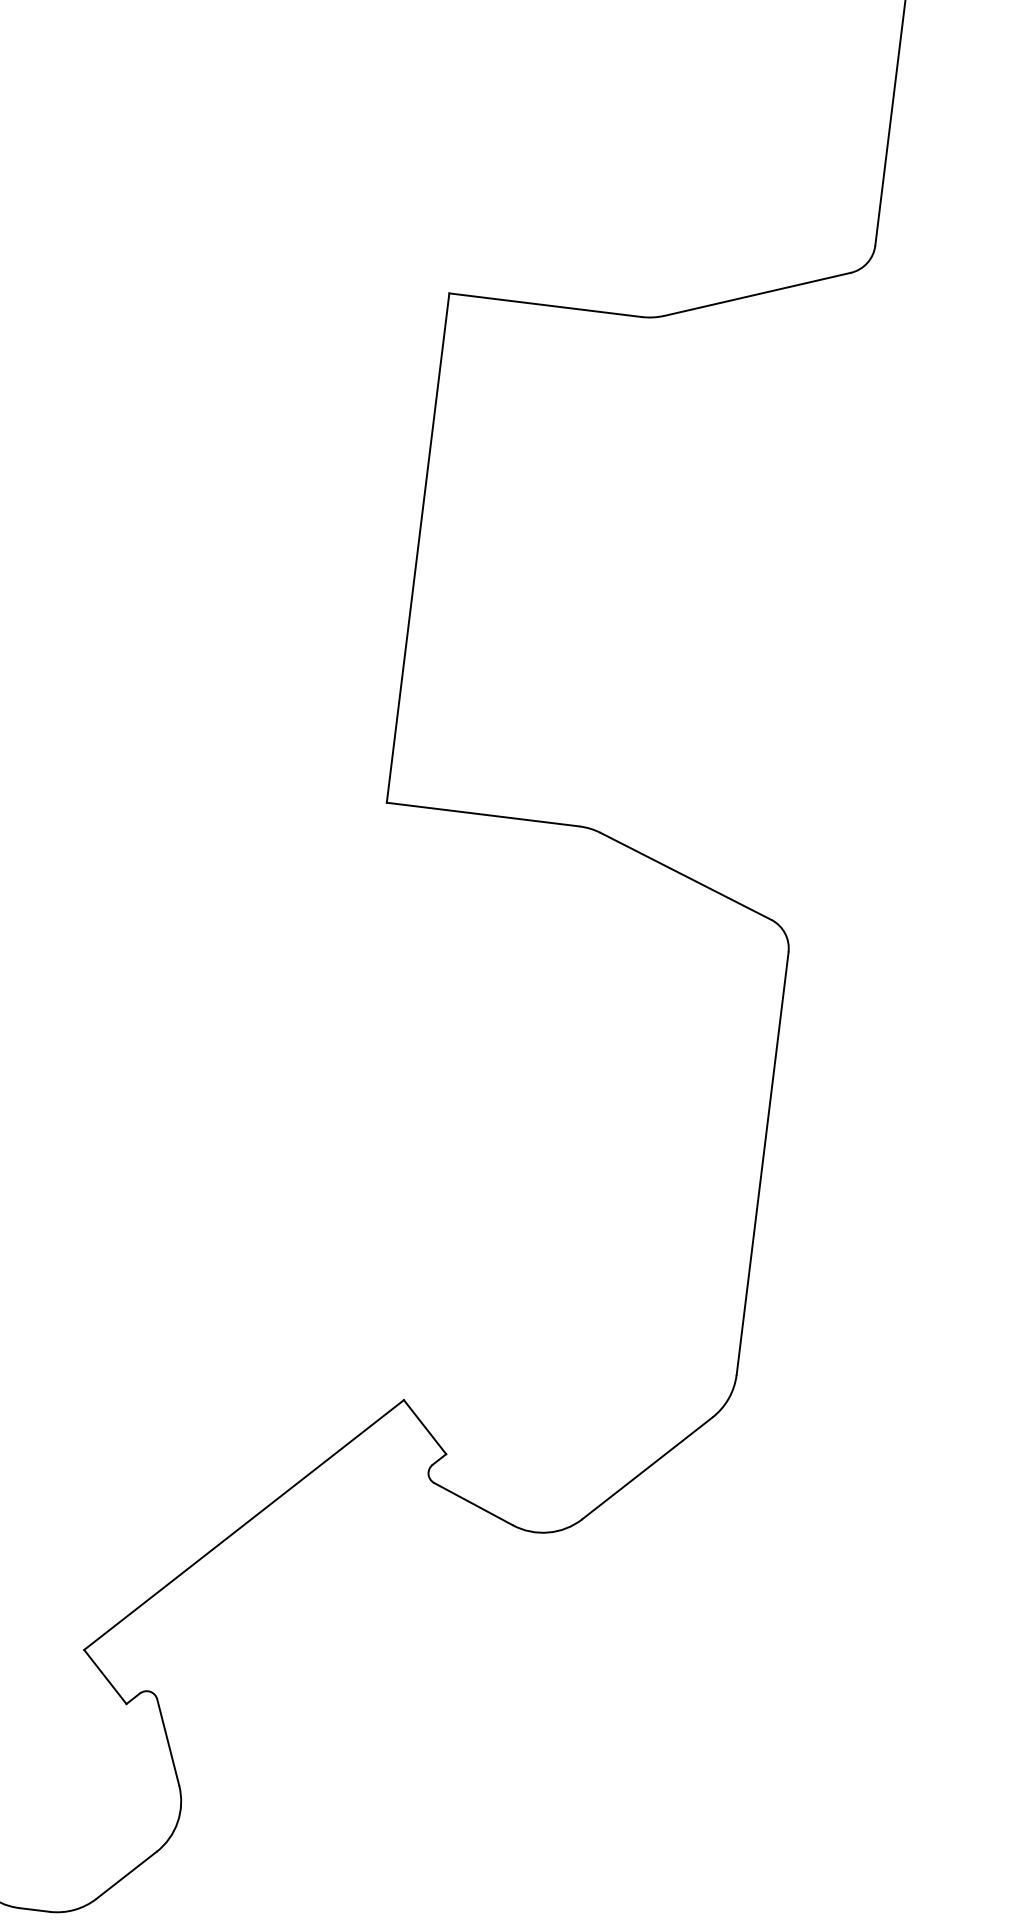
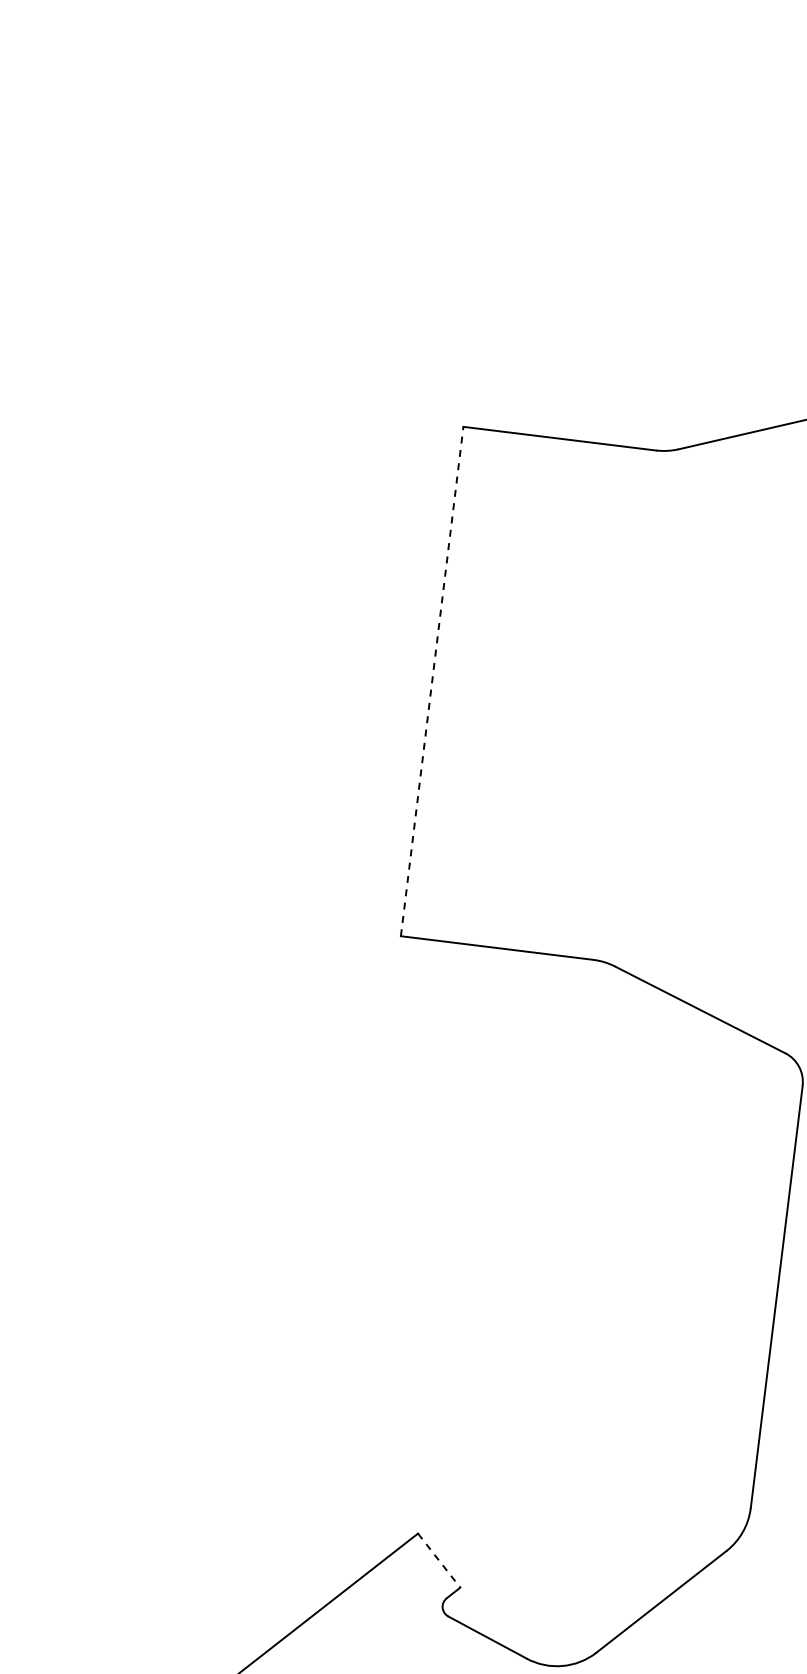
line: (418, 548) -> (432, 681), solid -> dashed
line: (425, 1427) -> (439, 1560), solid -> dashed

